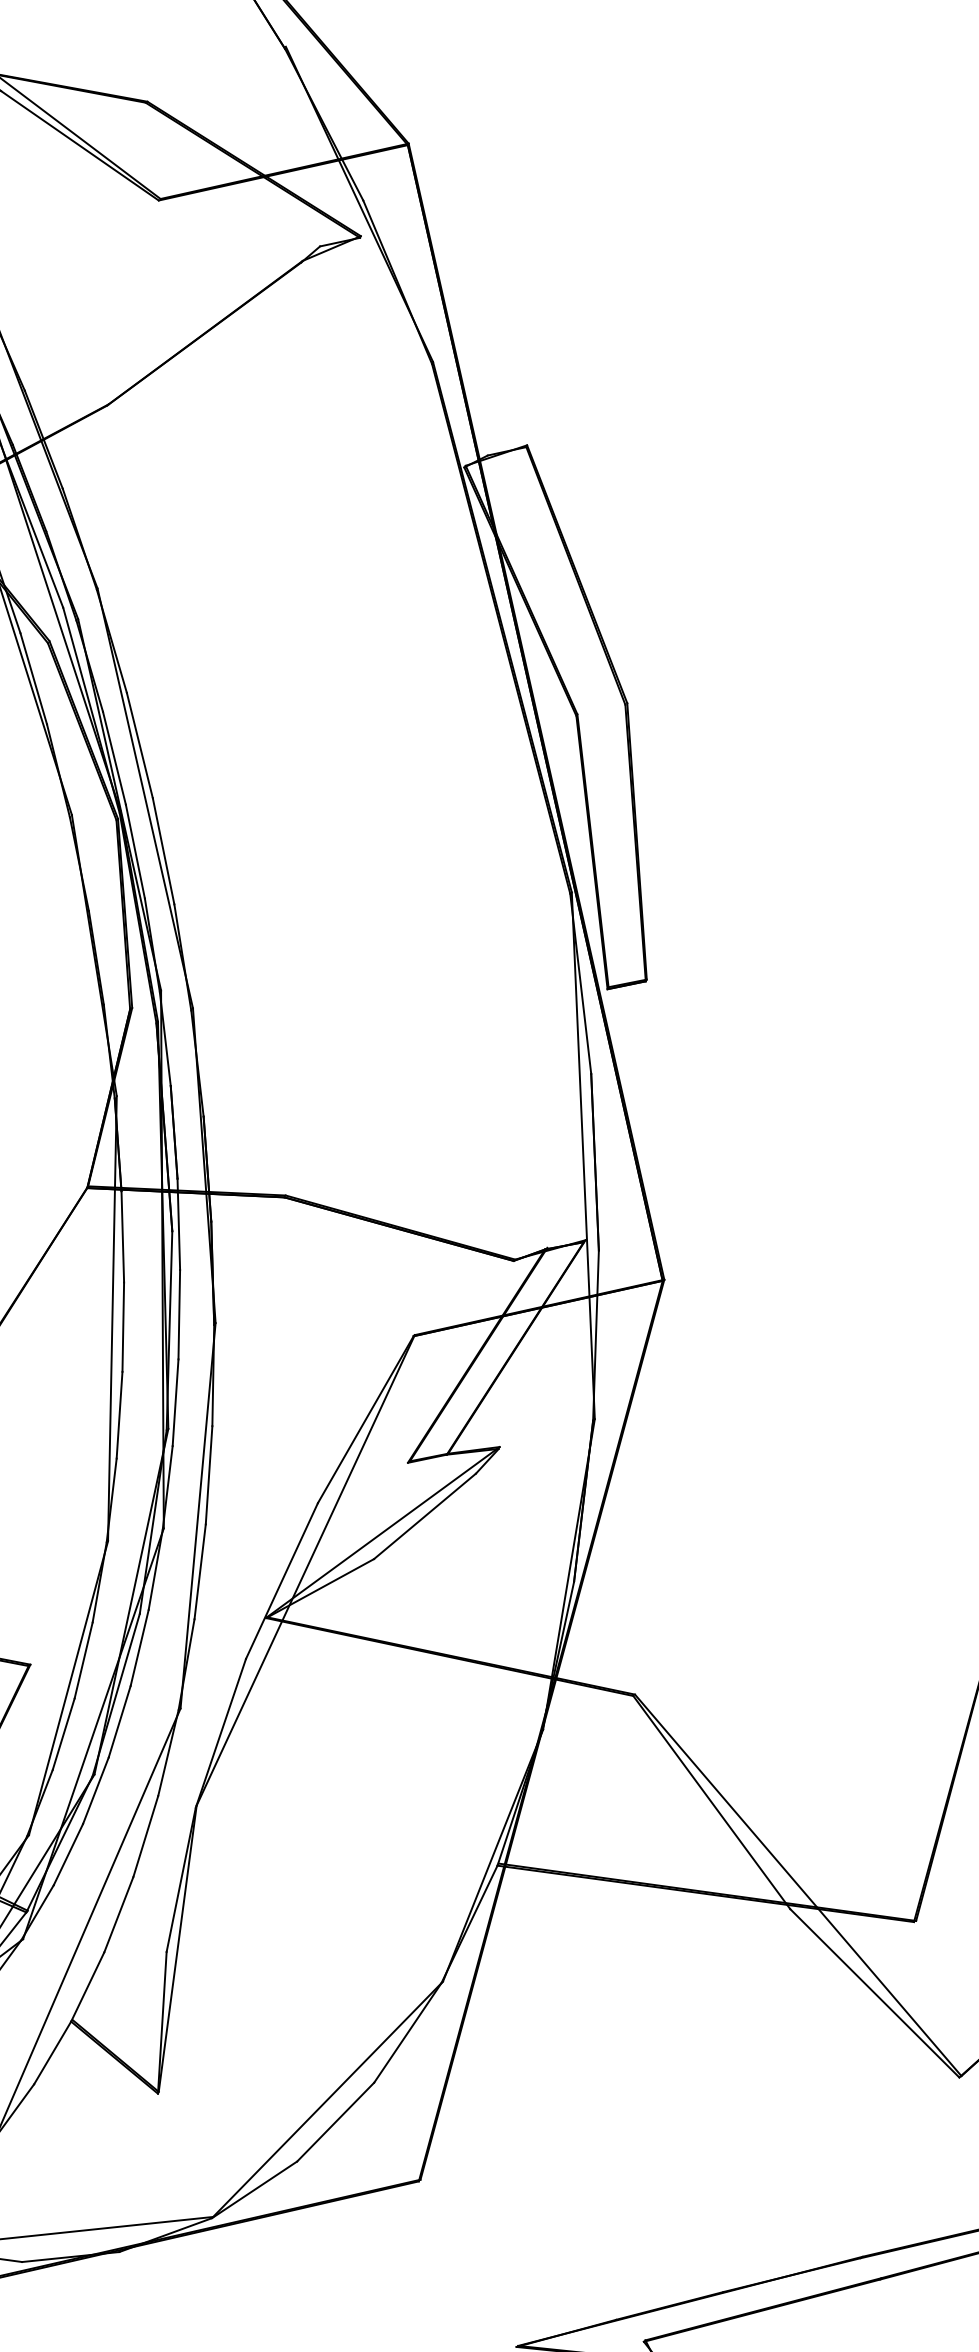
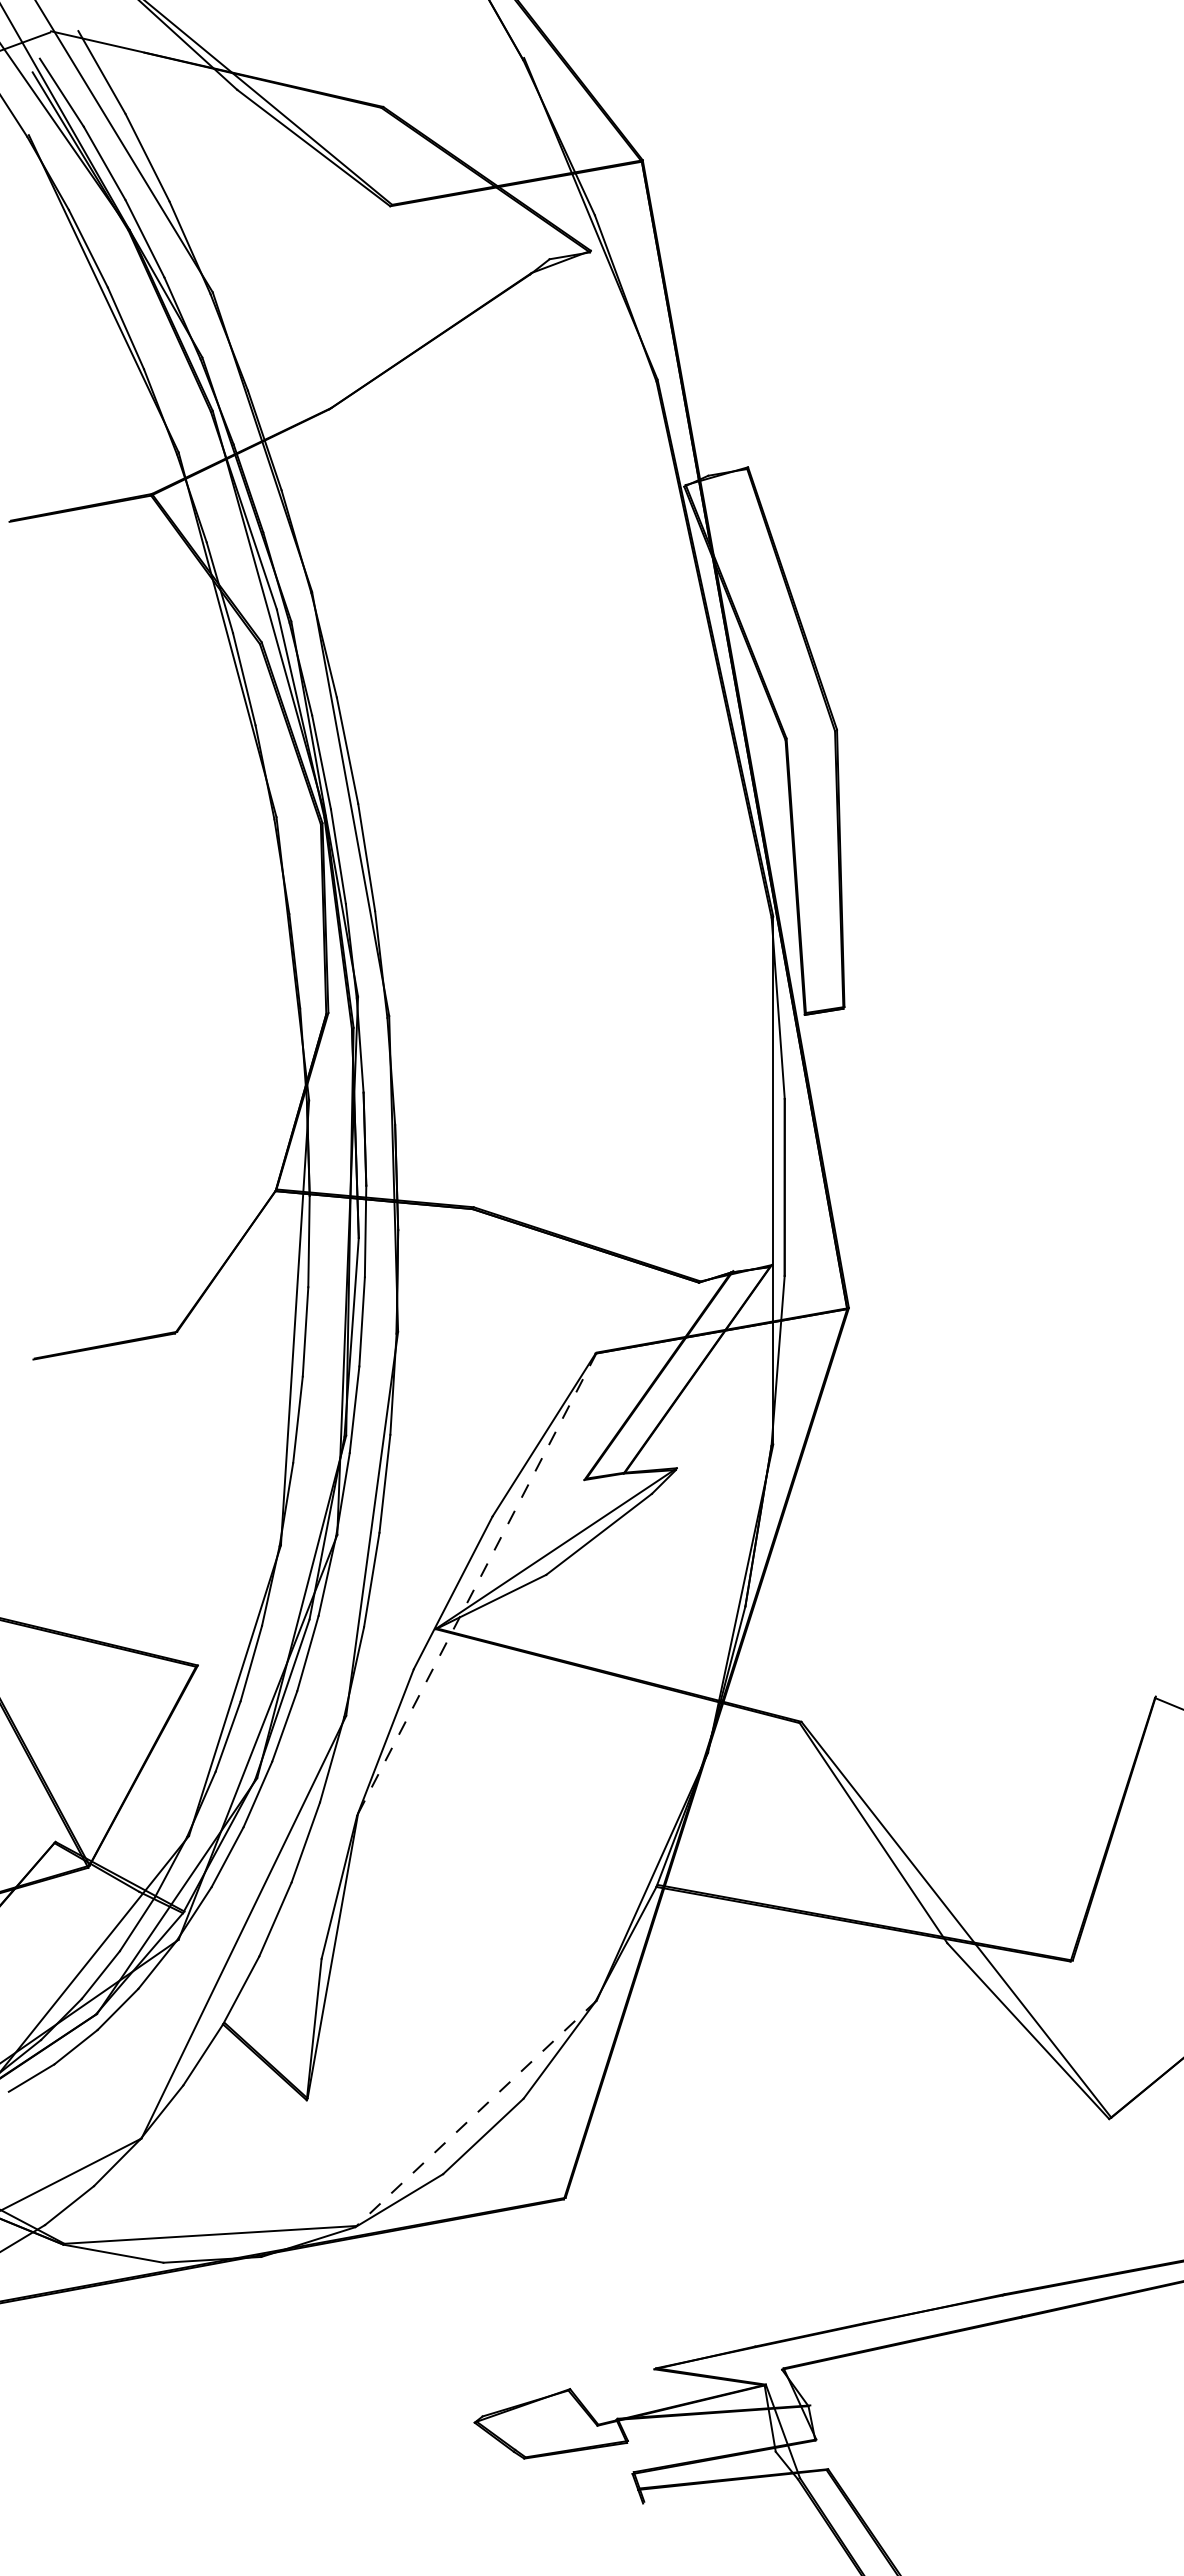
line: (305, 1570) -> (477, 1583), solid -> dashed
line: (327, 2099) -> (476, 2113), solid -> dashed

